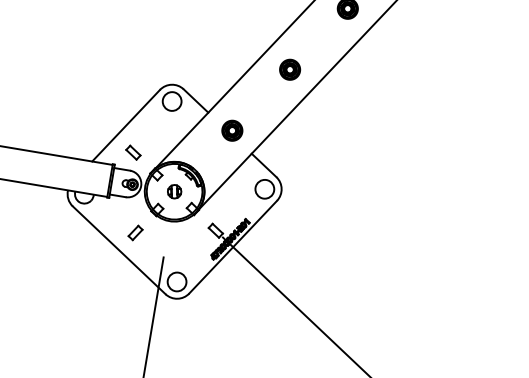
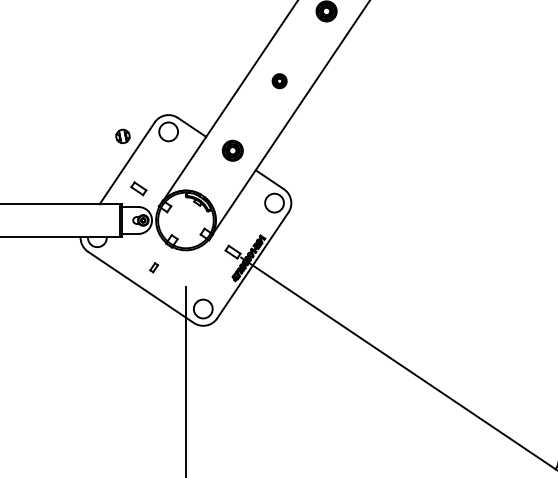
part: (289, 70) -> (279, 81), size x0.7
part: (174, 190) -> (122, 135), moved
part: (134, 232) -> (153, 267), size x0.6

